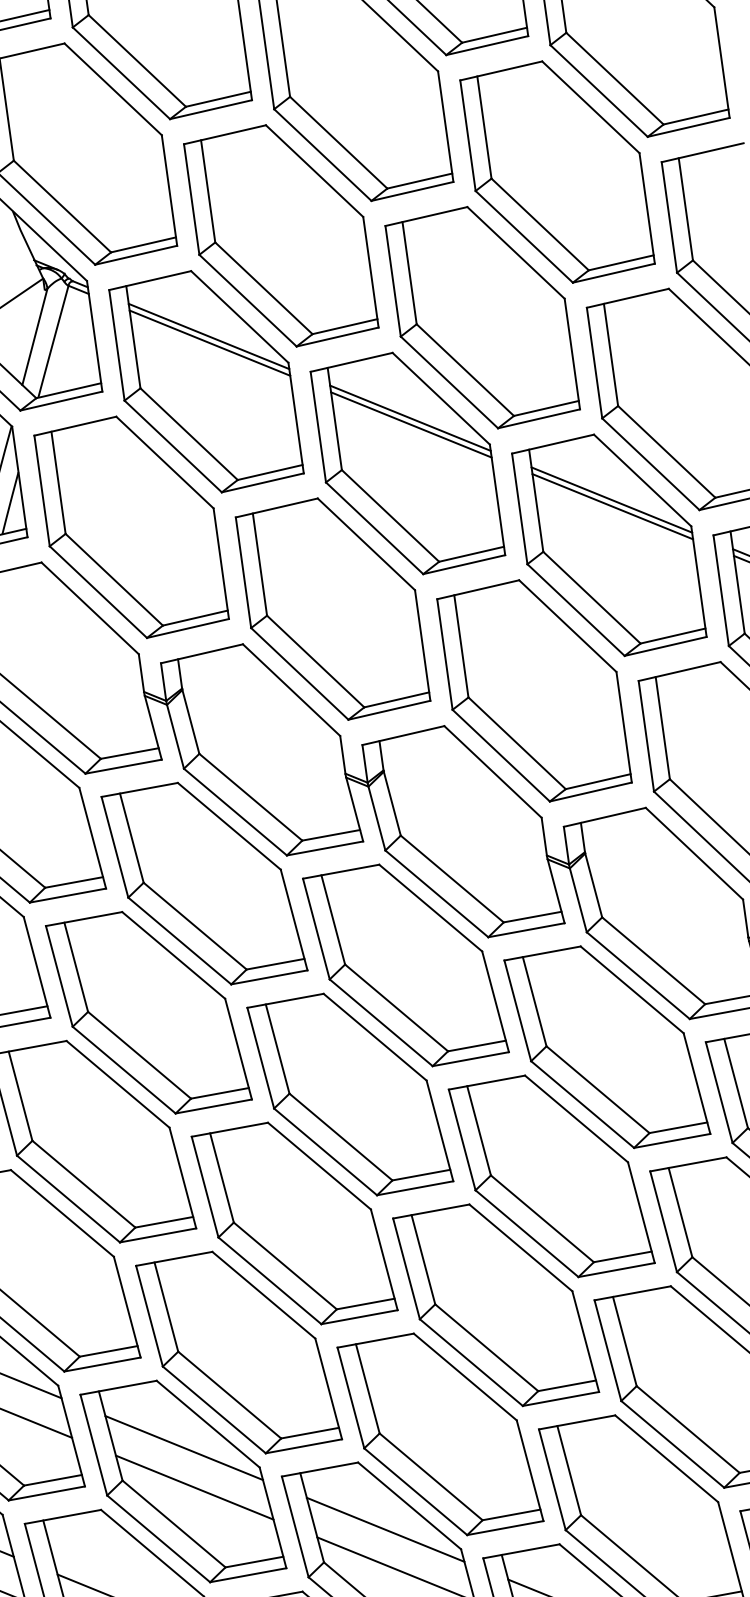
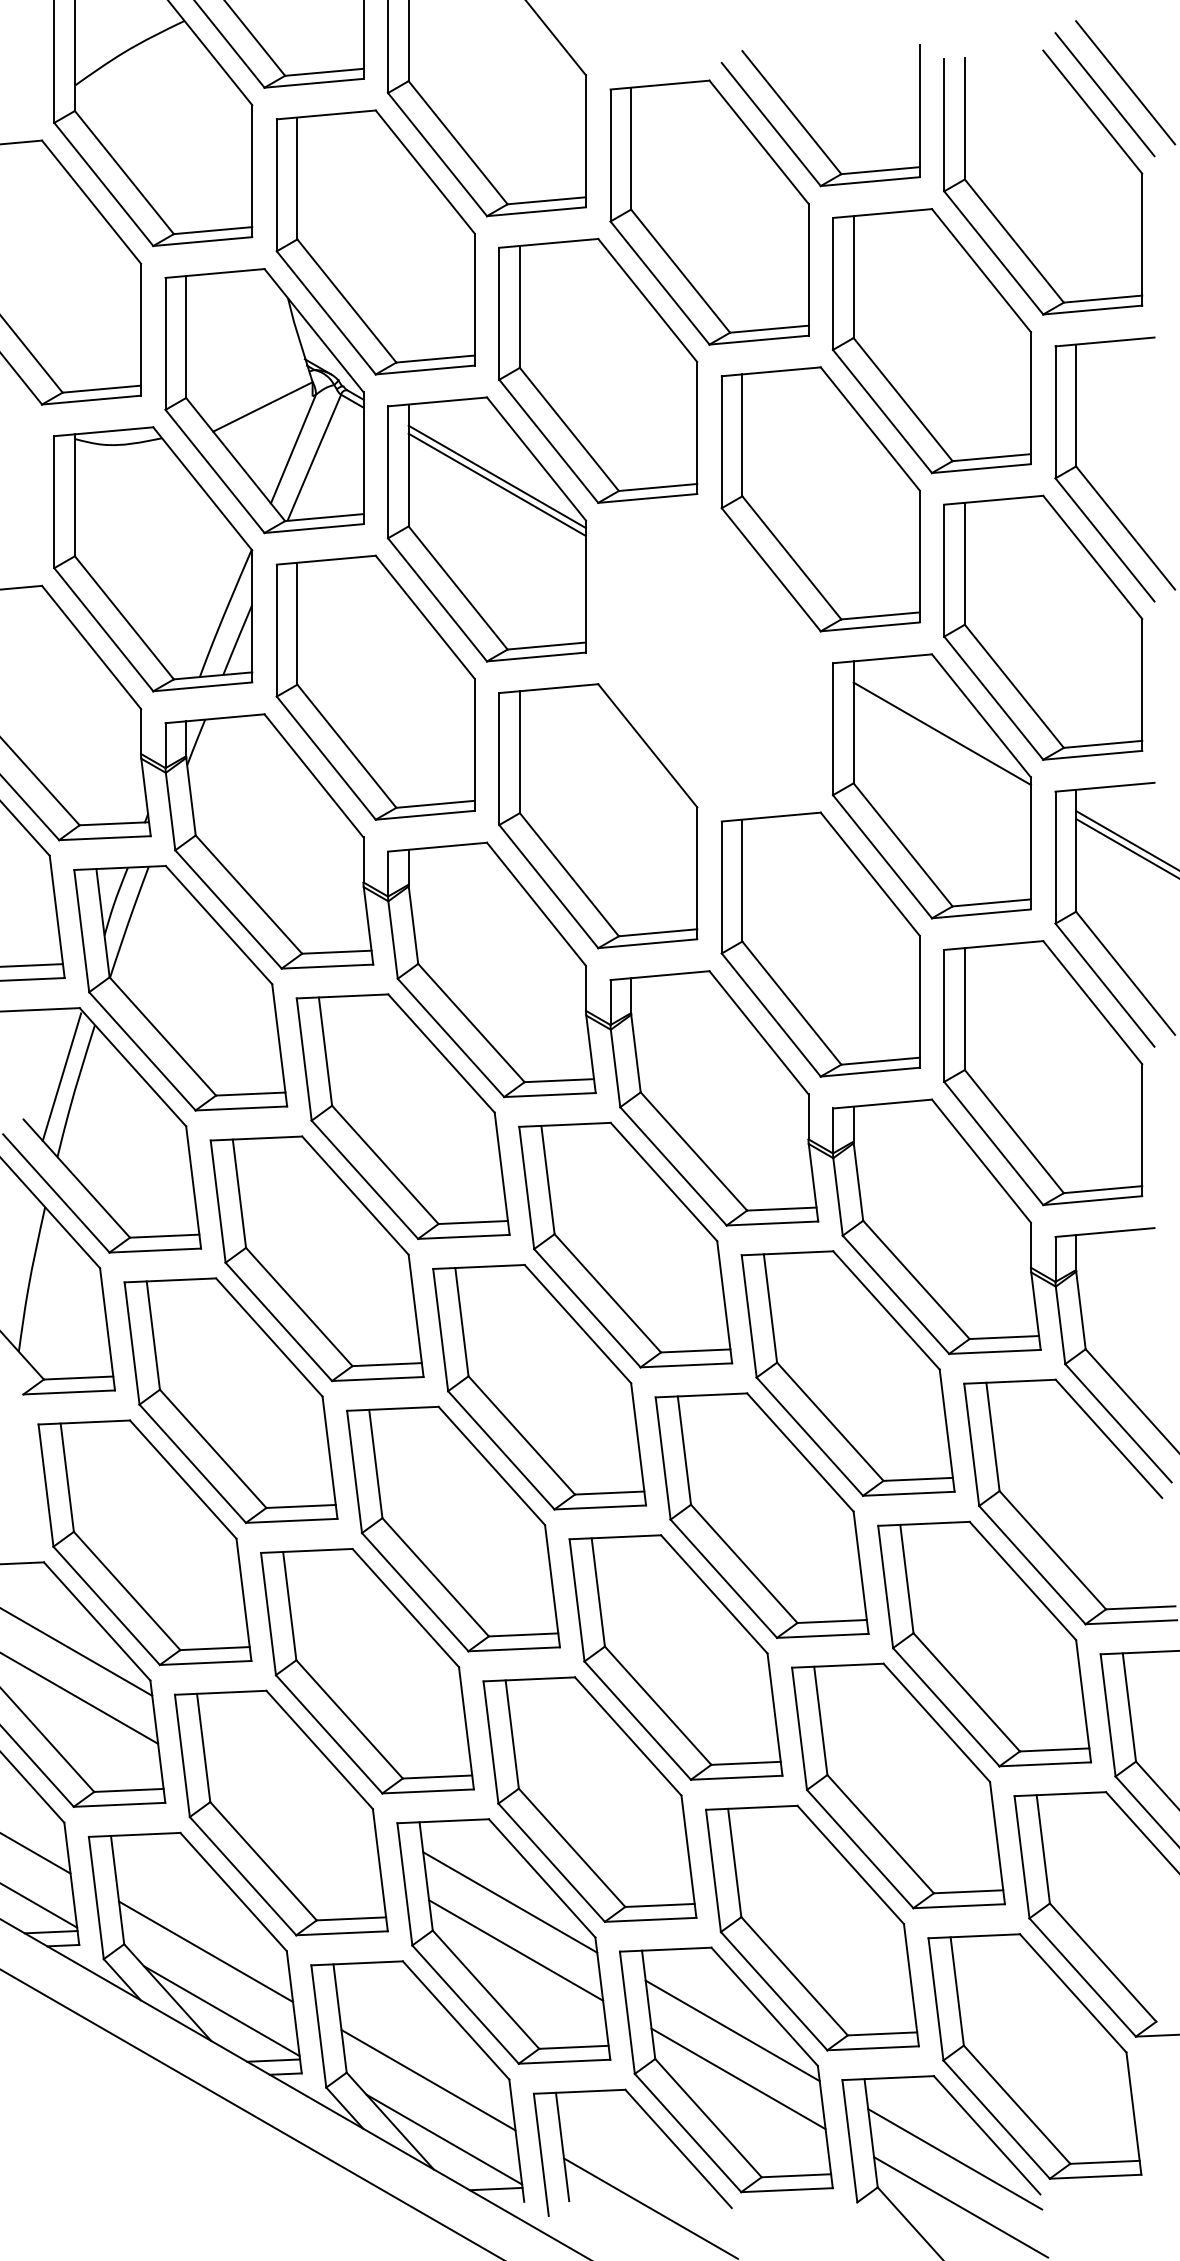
part: (407, 463) -> (709, 657), removed
line: (612, 506) -> (941, 741), removed
line: (183, 1447) -> (287, 1773), removed
line: (194, 1487) -> (293, 1821), removed

